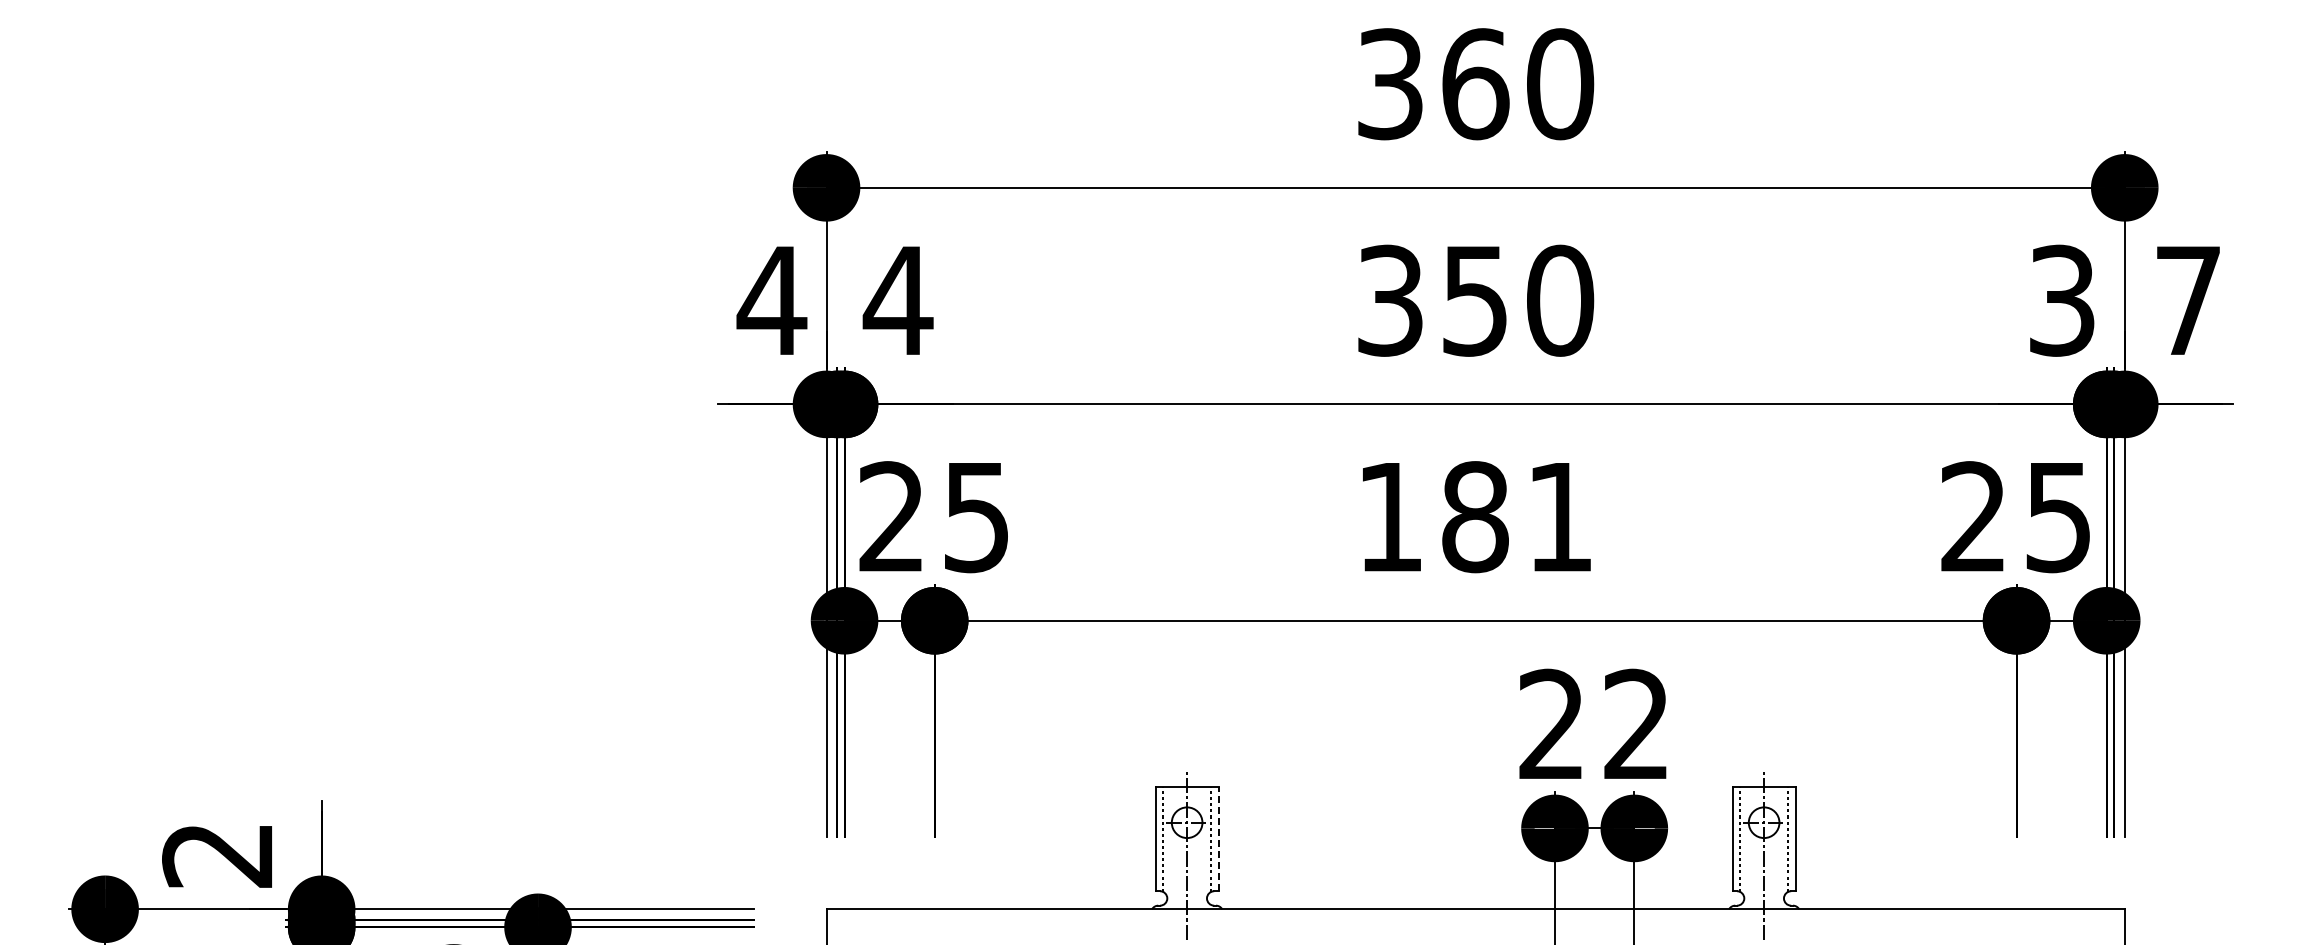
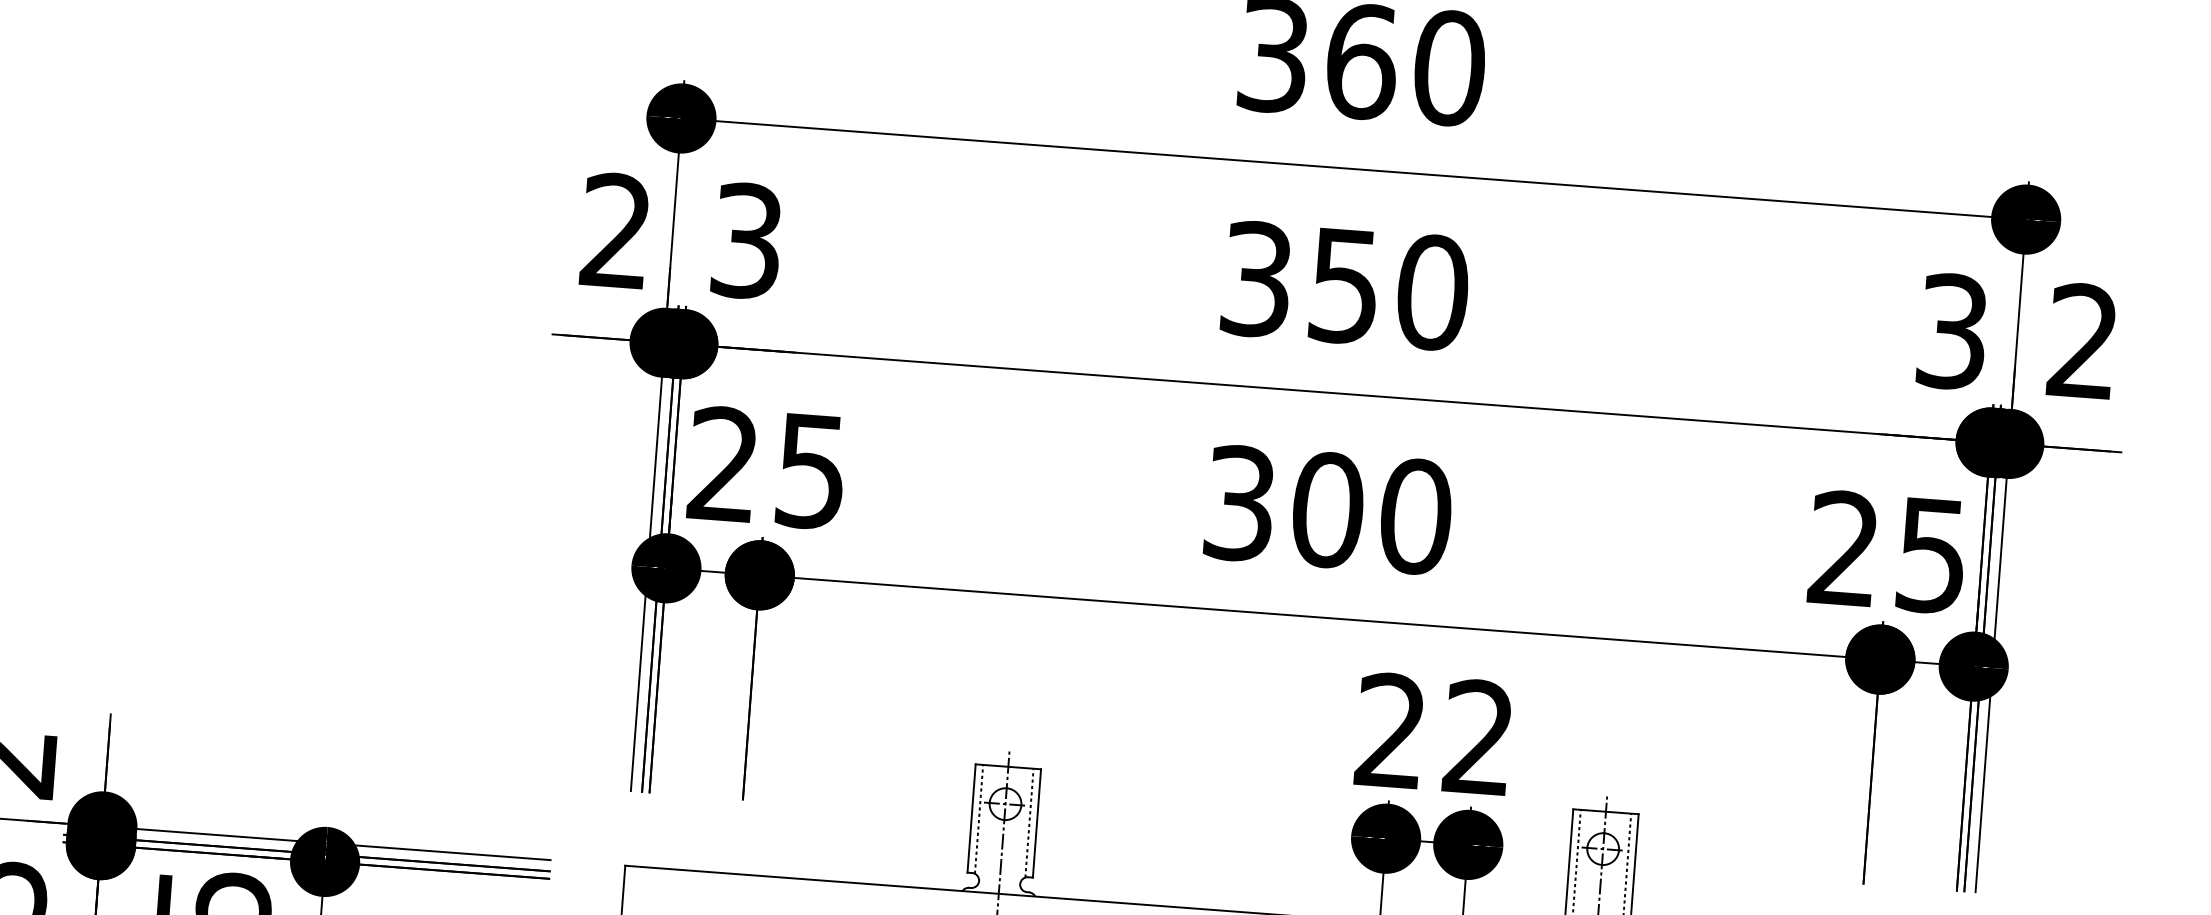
text: (771, 299) -> (615, 229), 4 -> 2
text: (2187, 299) -> (2082, 340), 7 -> 2
text: (897, 300) -> (746, 240), 4 -> 3
text: (1476, 517) -> (1329, 510), 181 -> 300
line: (1218, 838) -> (1036, 822), dashed -> solid

